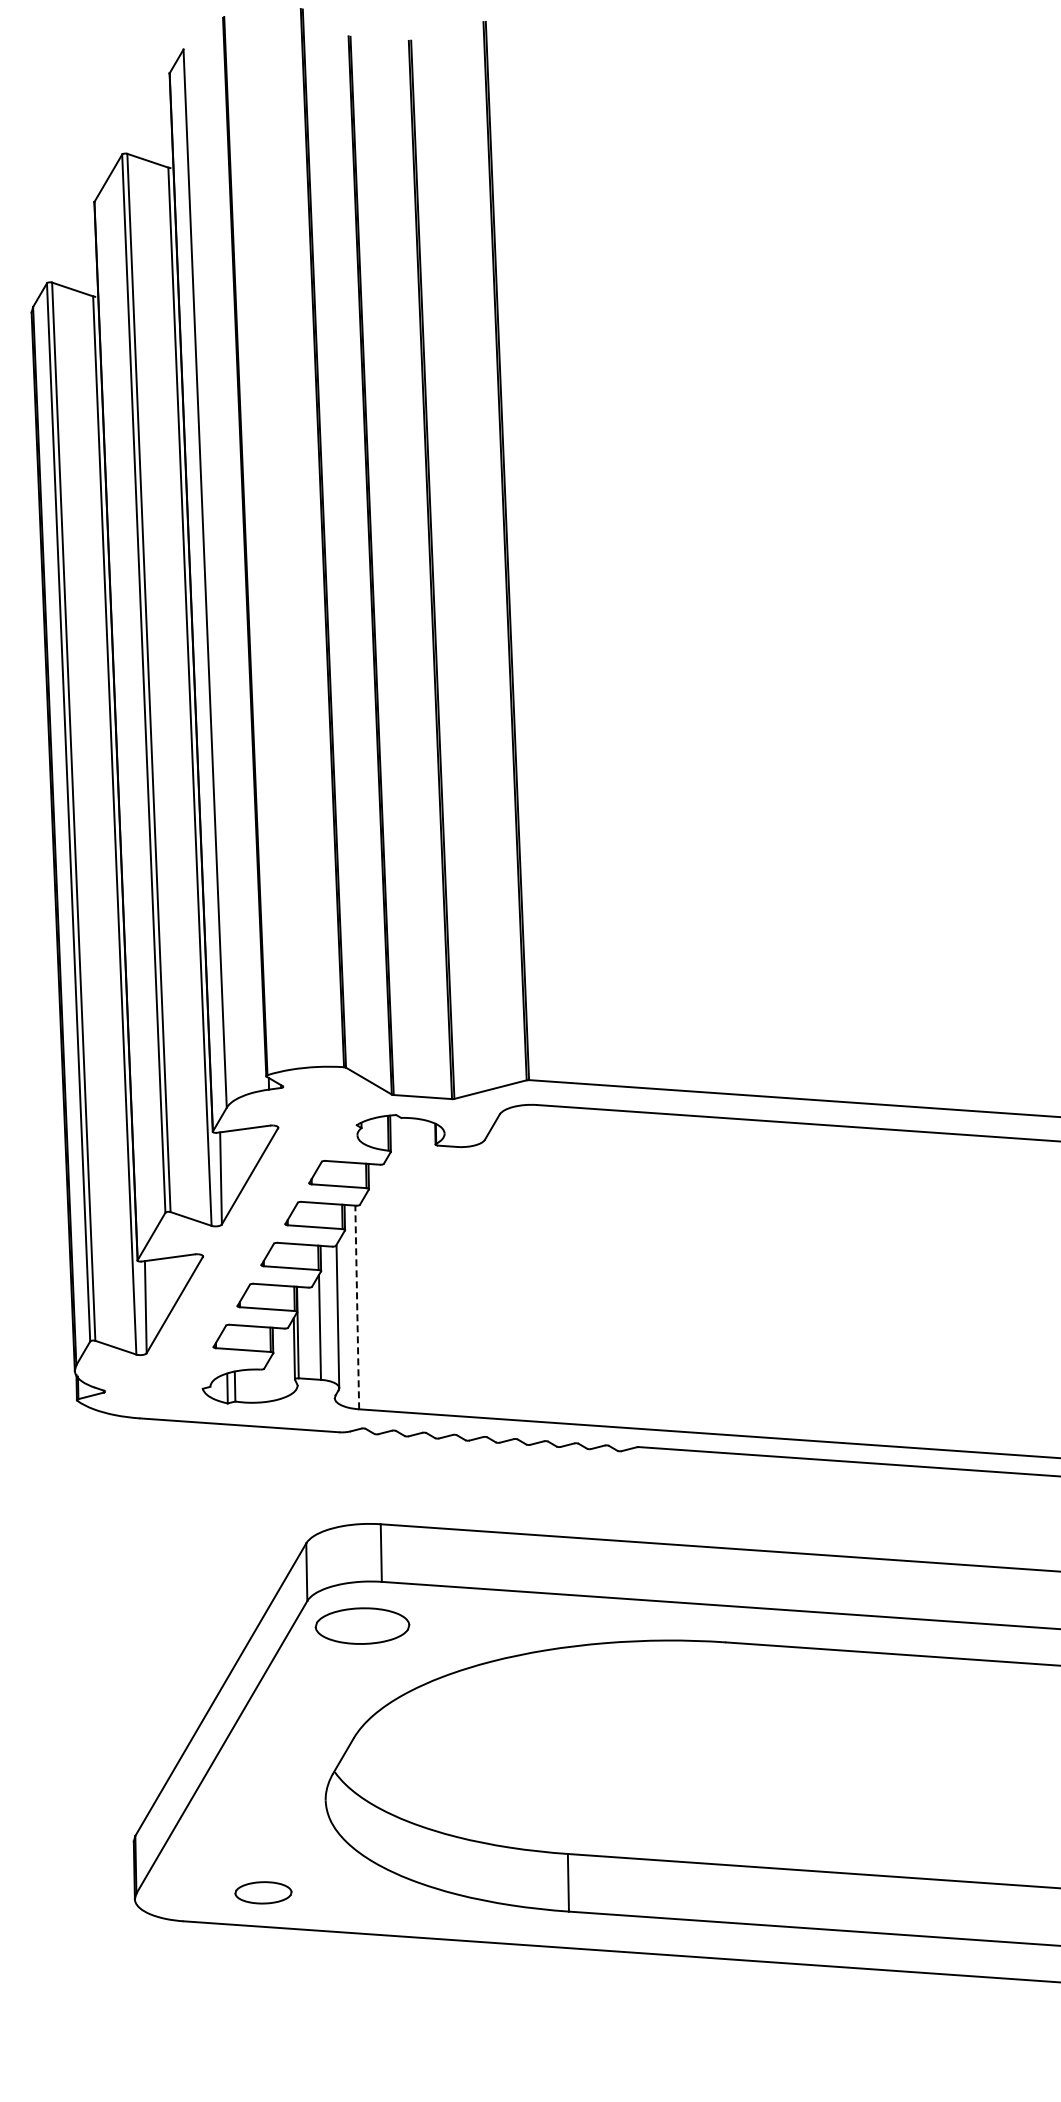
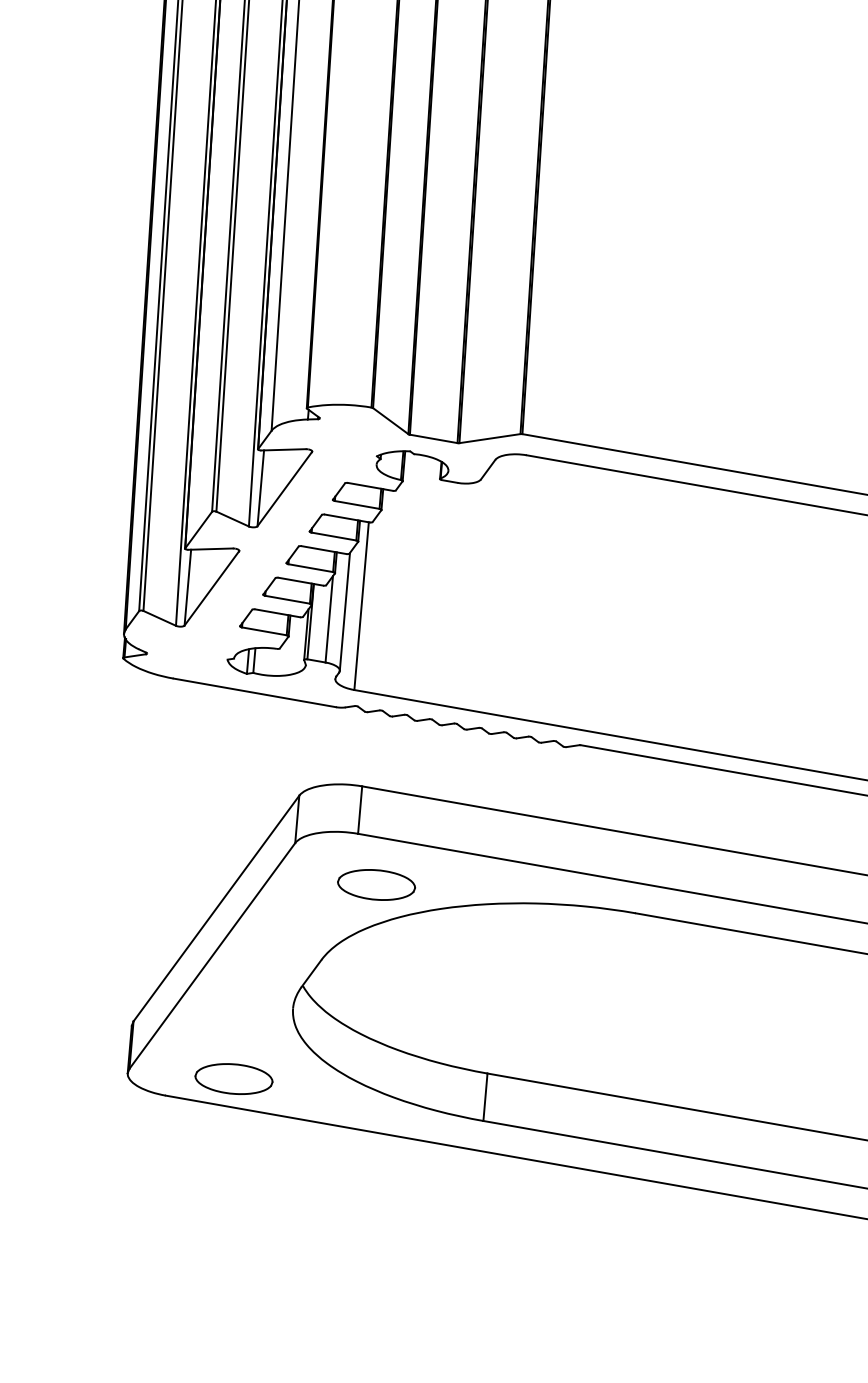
line: (357, 1307) -> (361, 606), dashed -> solid
part: (362, 1625) -> (376, 884), moved
part: (263, 1892) -> (234, 1078), size x1.67

